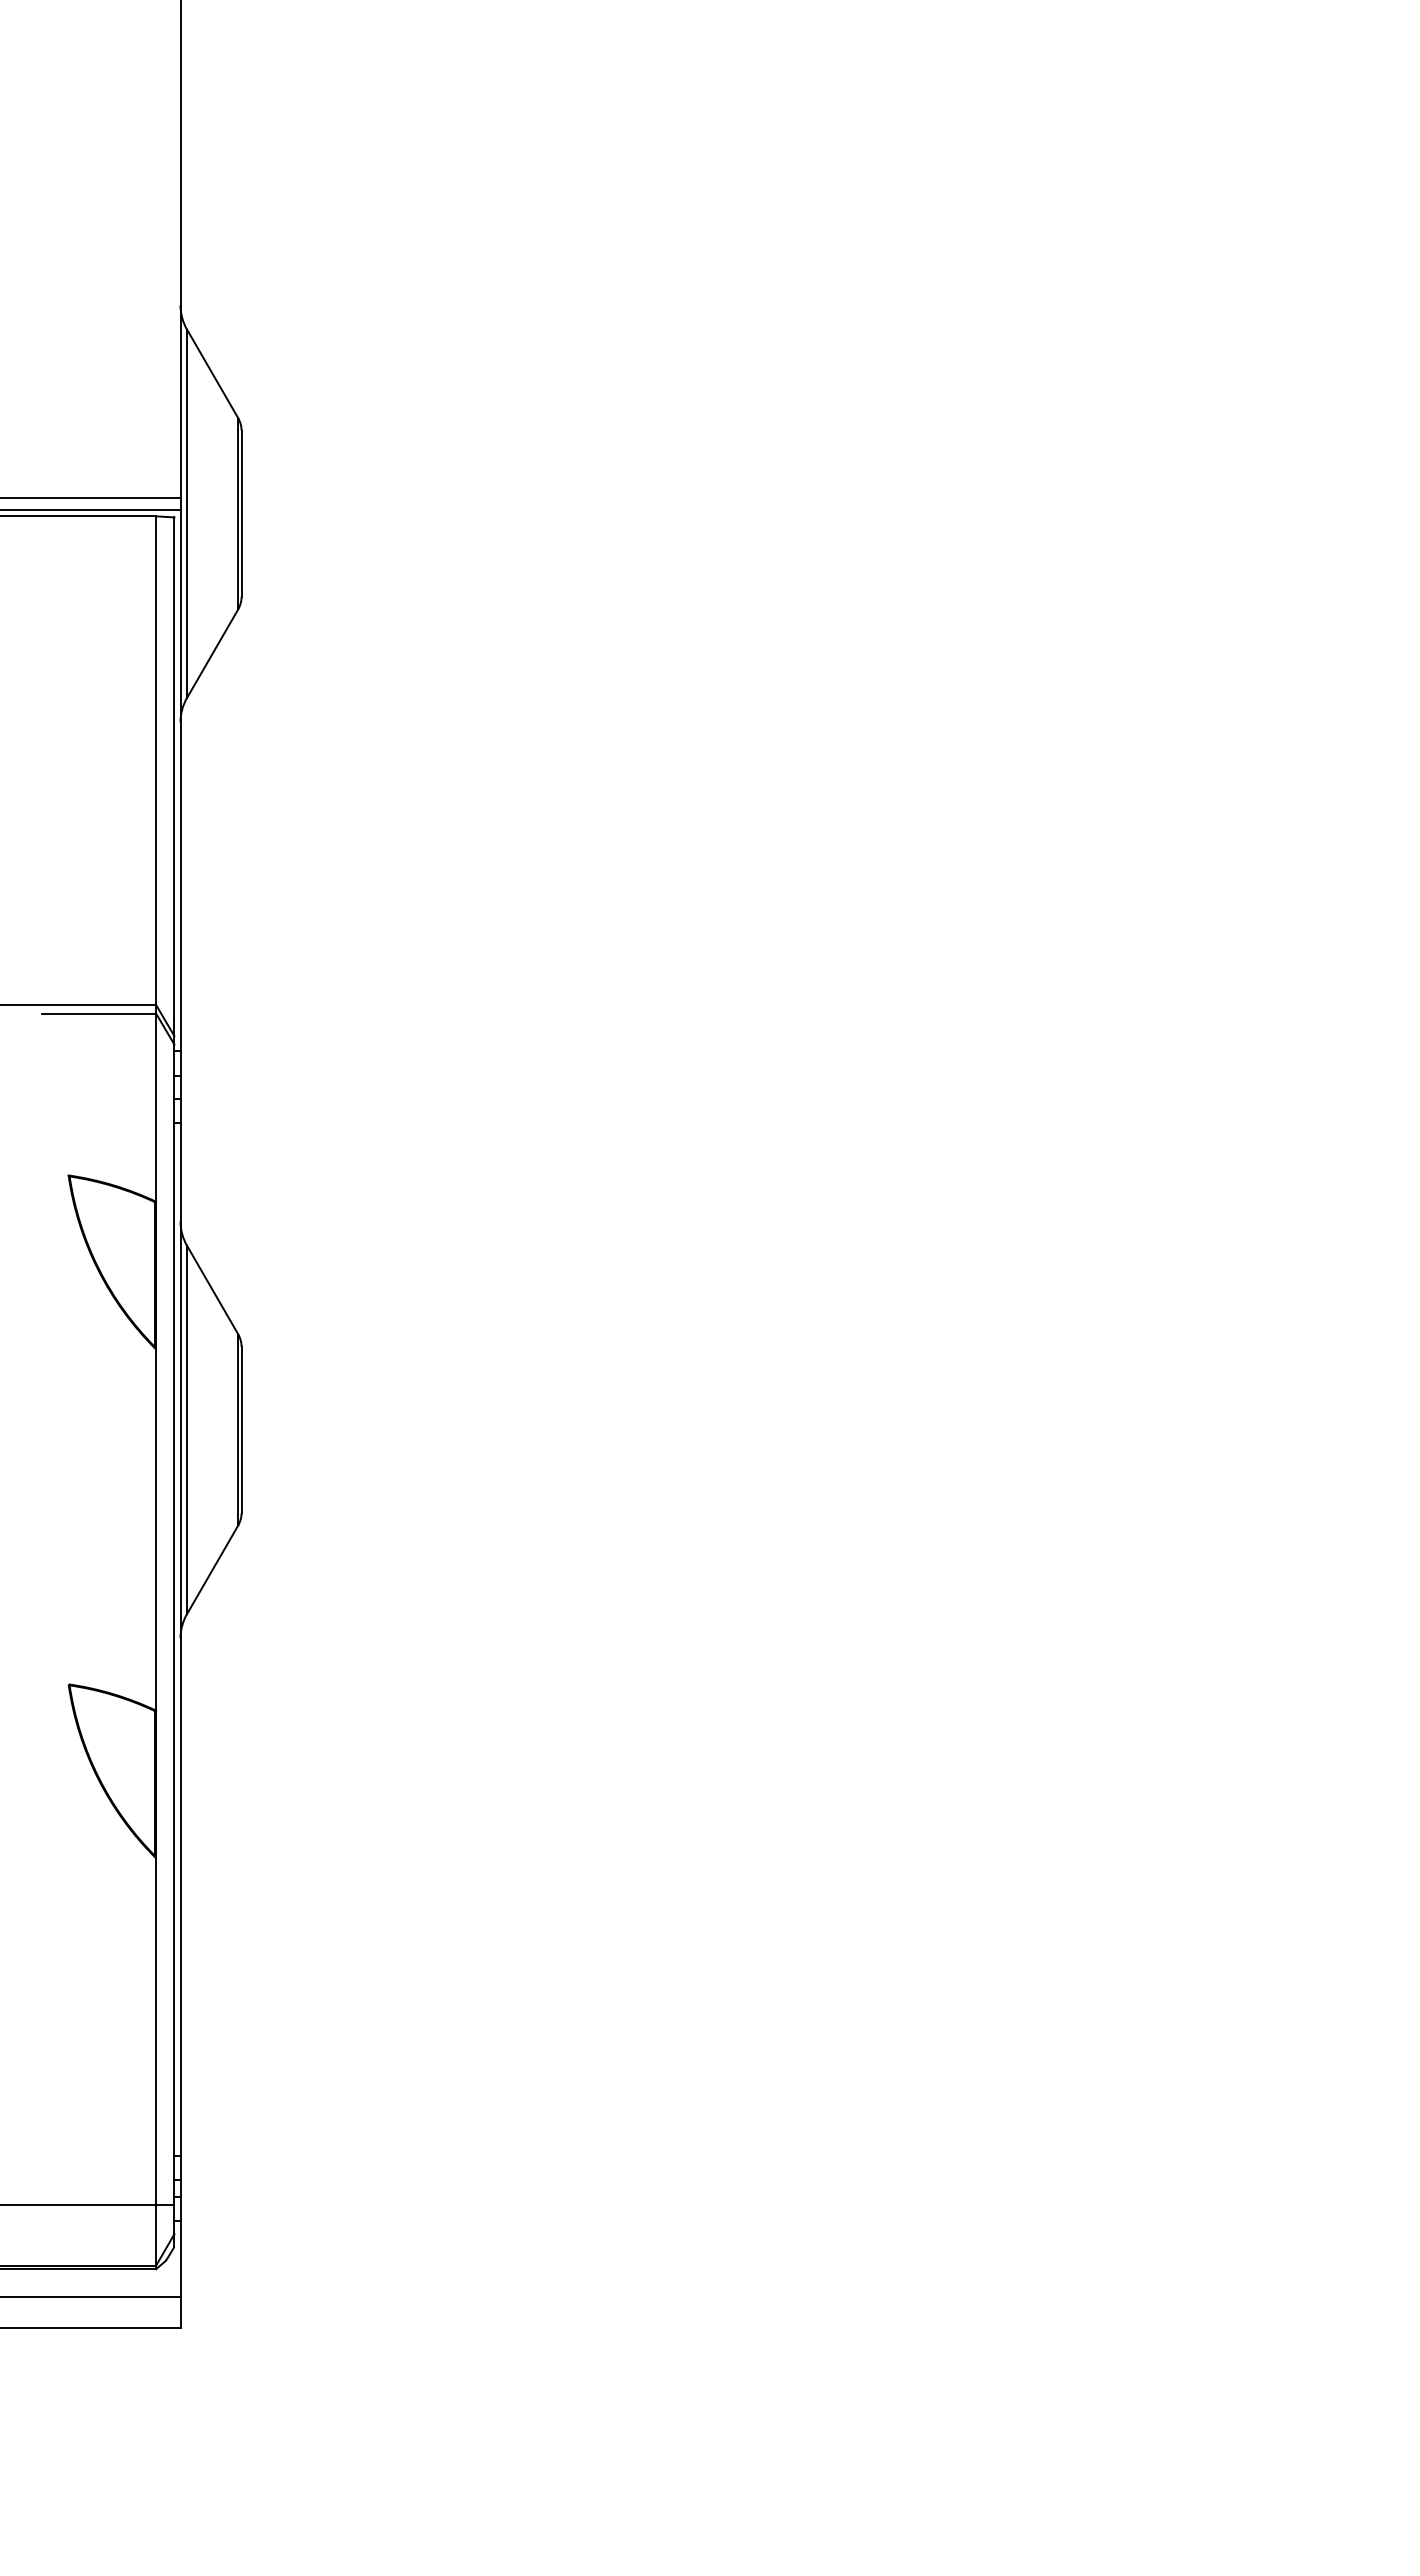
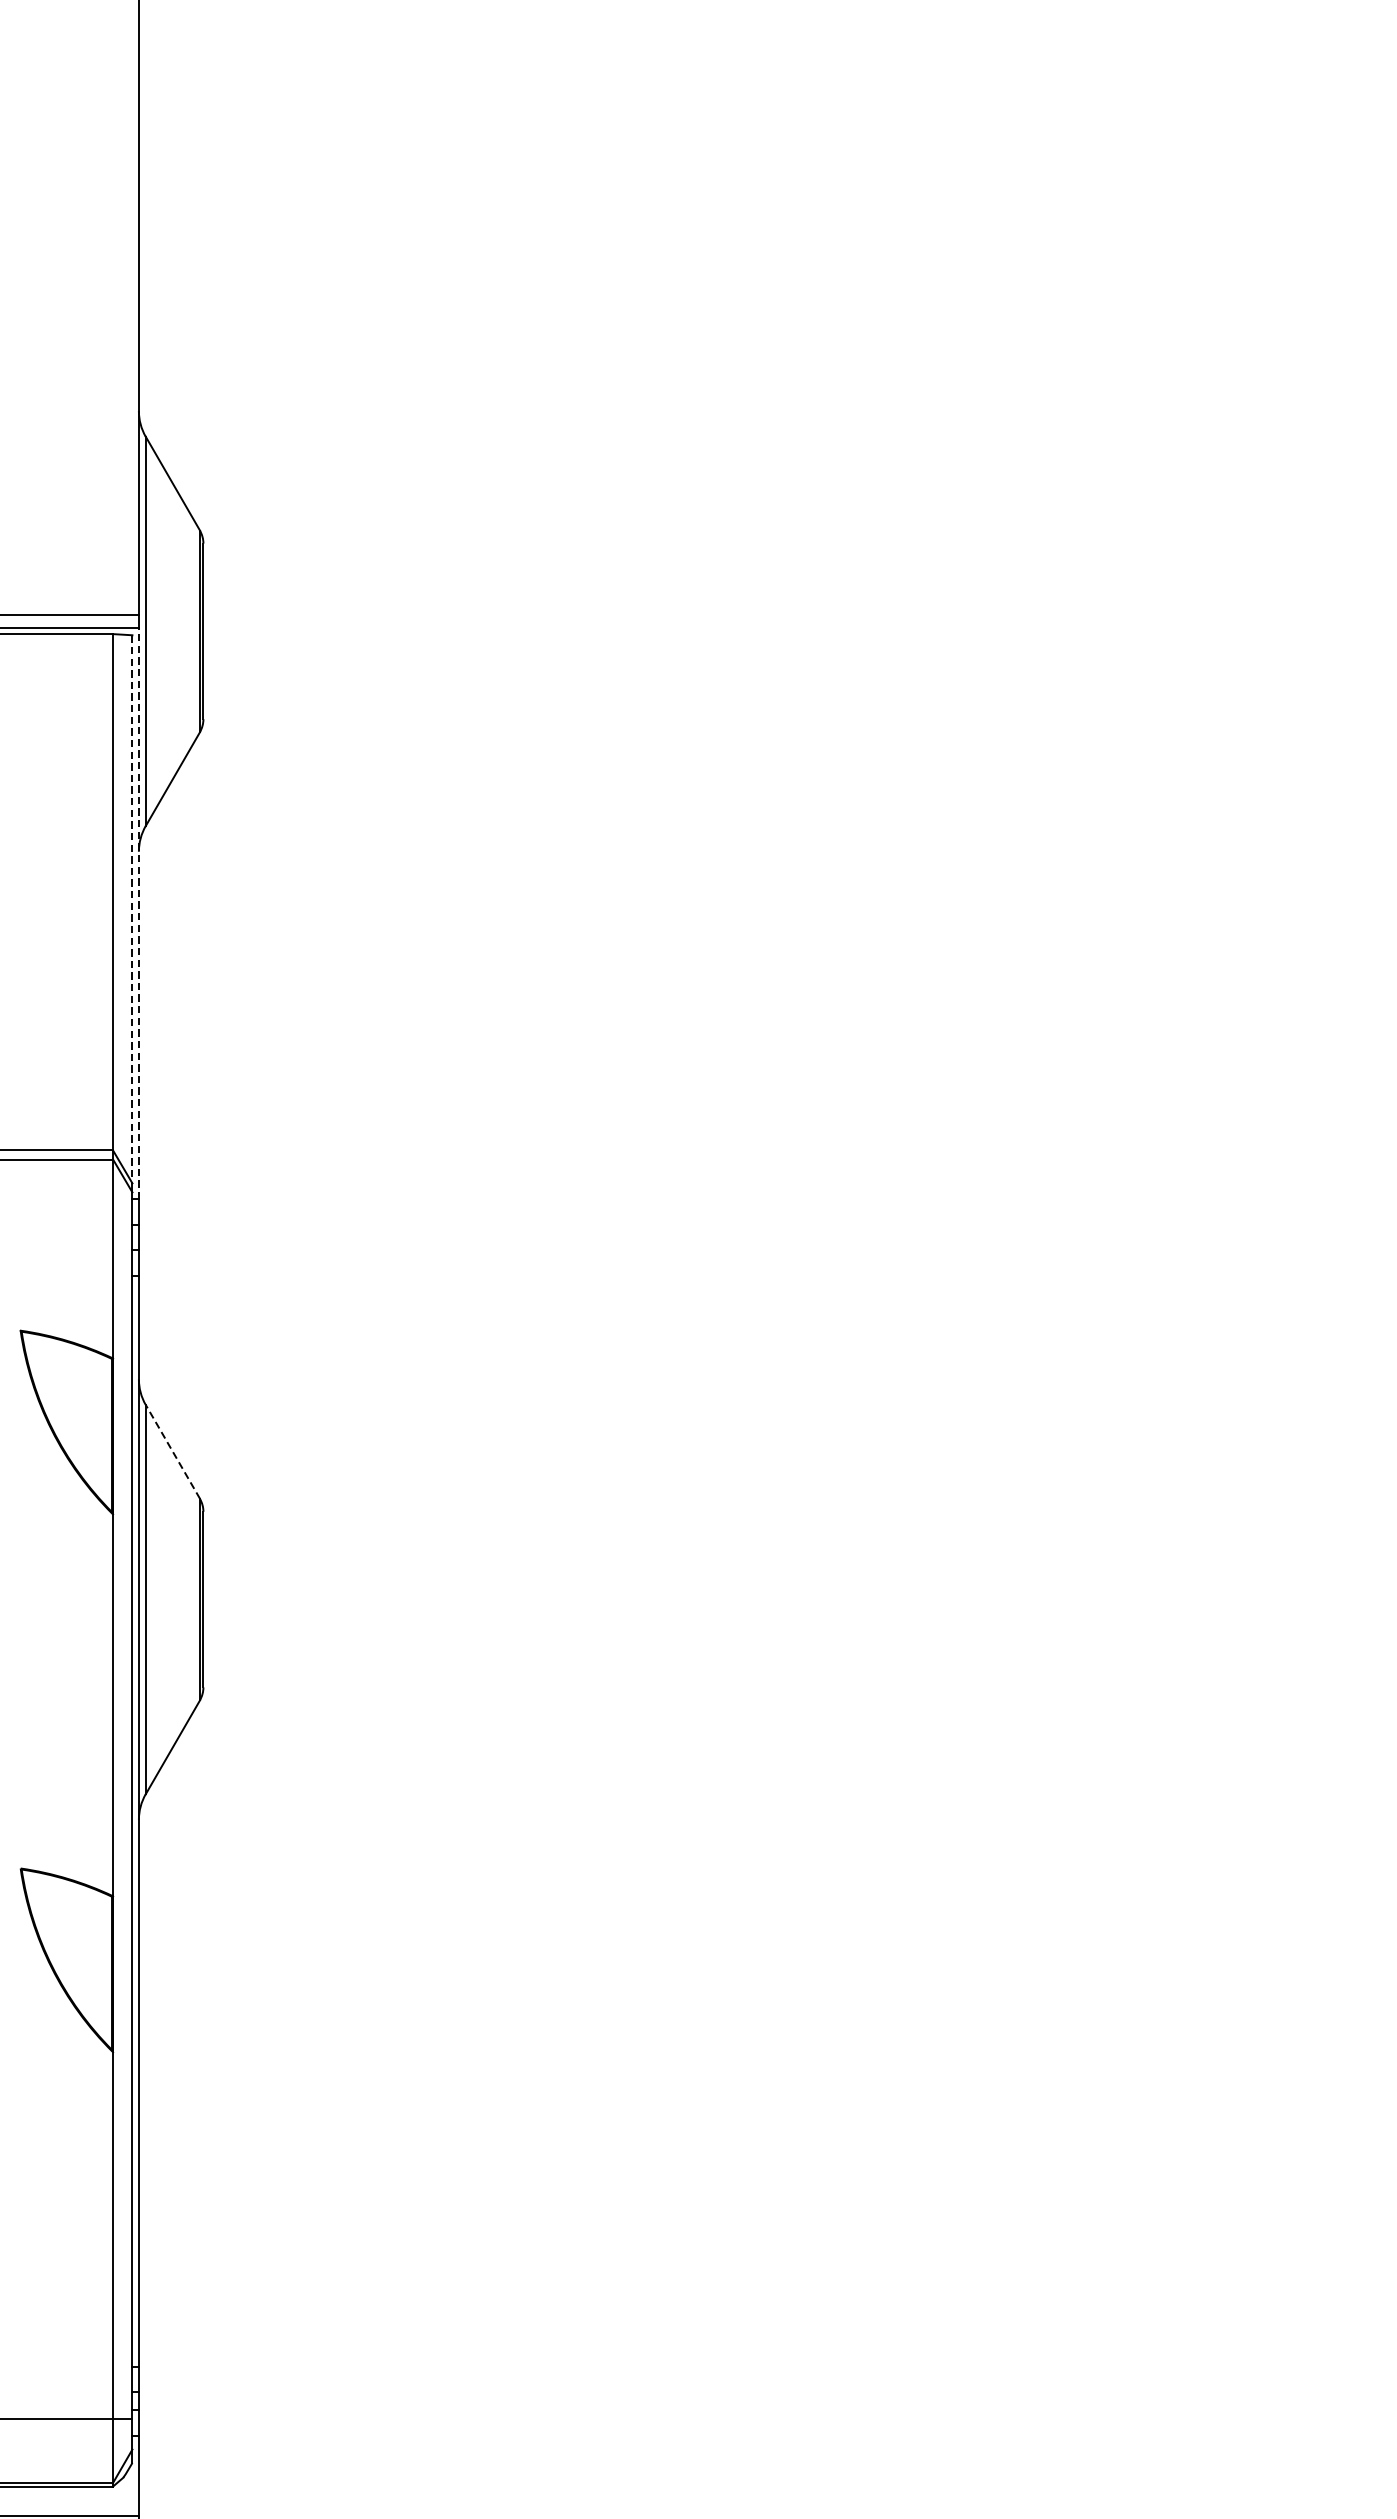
line: (174, 777) -> (132, 910), solid -> dashed
line: (180, 780) -> (138, 913), solid -> dashed
line: (212, 1289) -> (172, 1451), solid -> dashed

